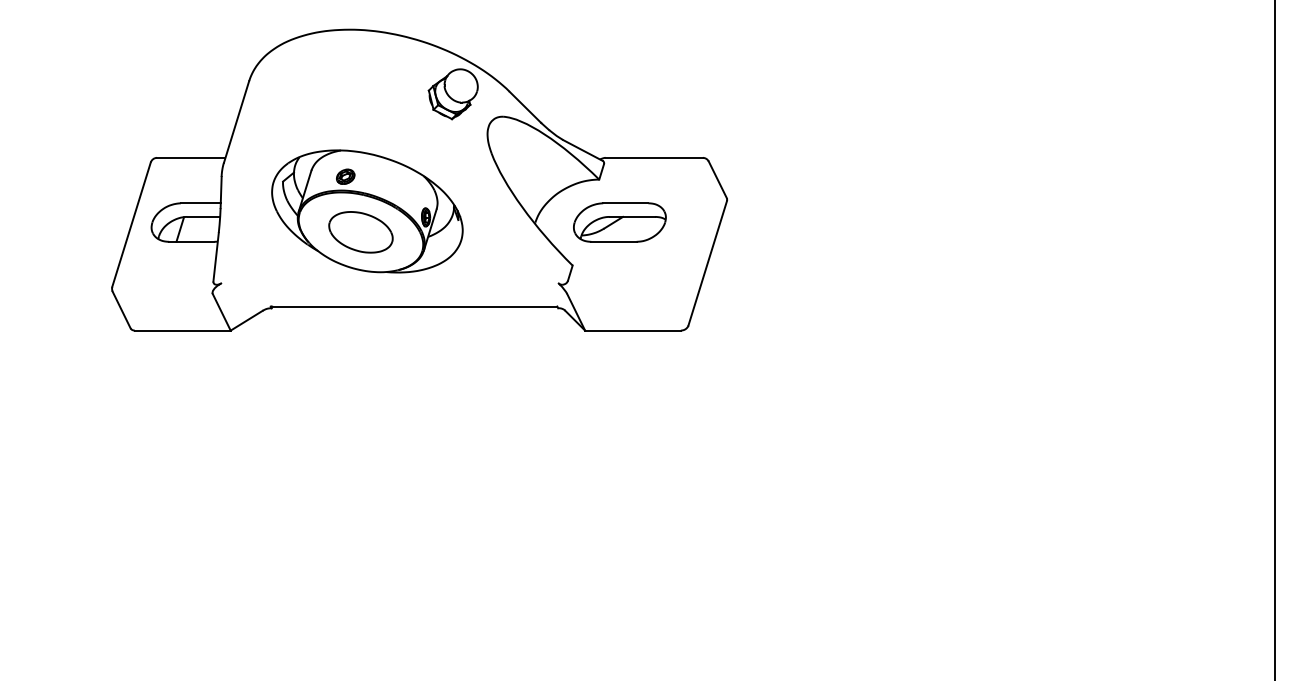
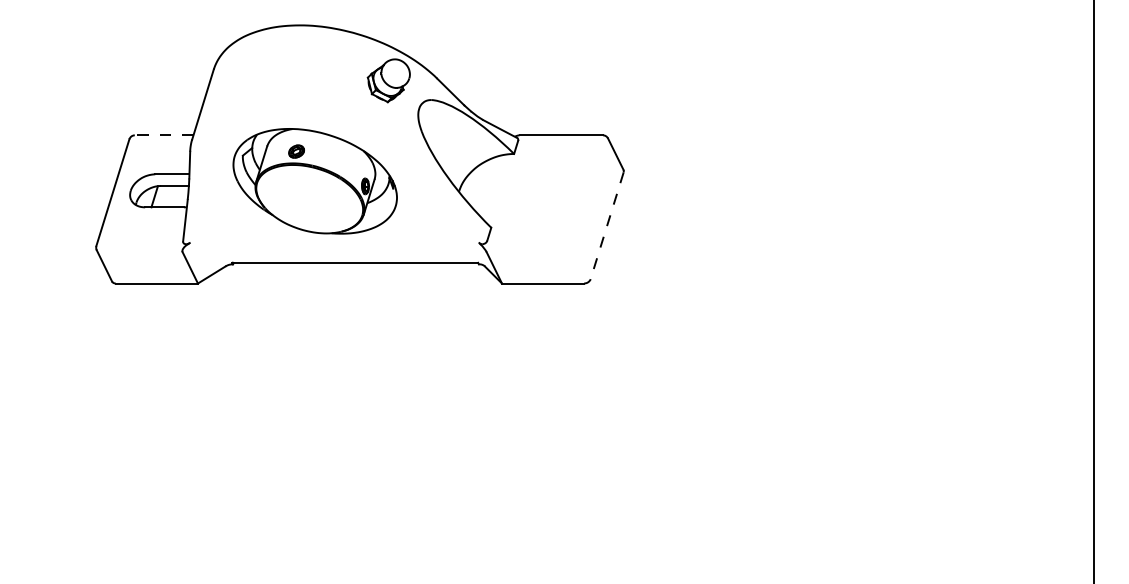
line: (190, 157) -> (163, 135), solid -> dashed
part: (619, 222) -> (531, 190), removed
part: (360, 232) -> (309, 199), removed
line: (707, 263) -> (606, 225), solid -> dashed

